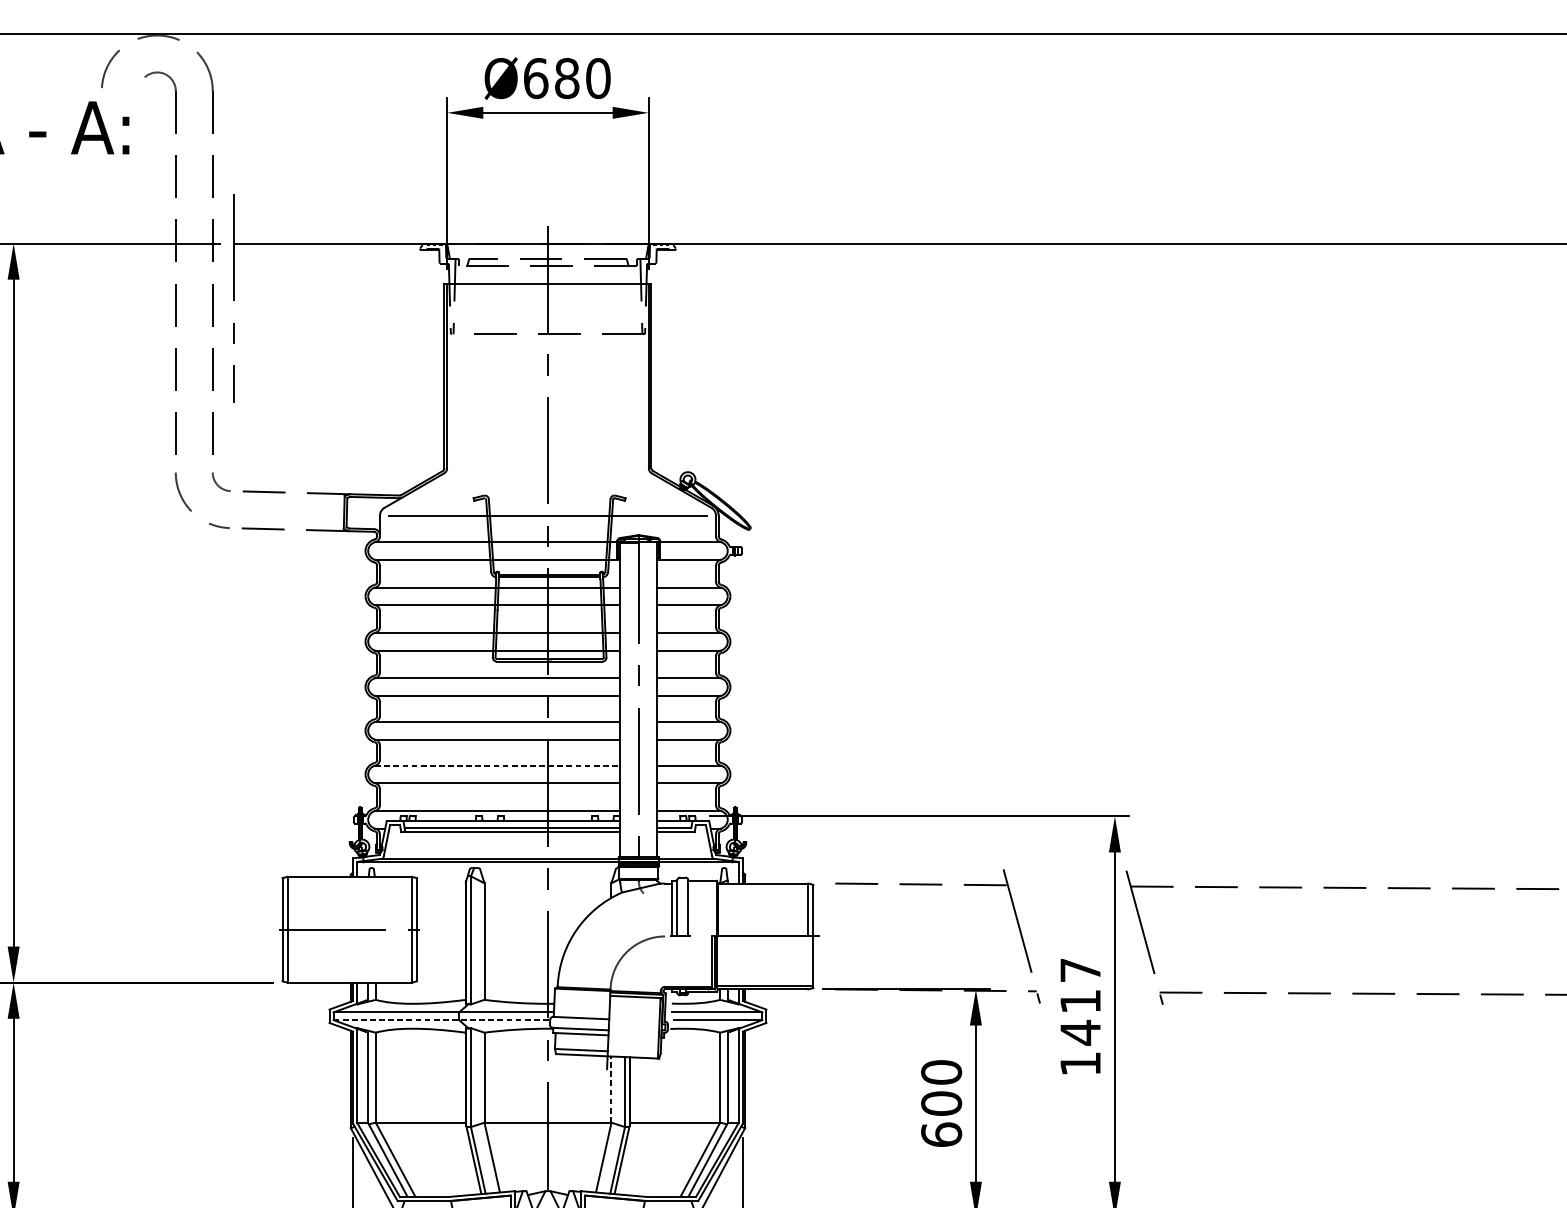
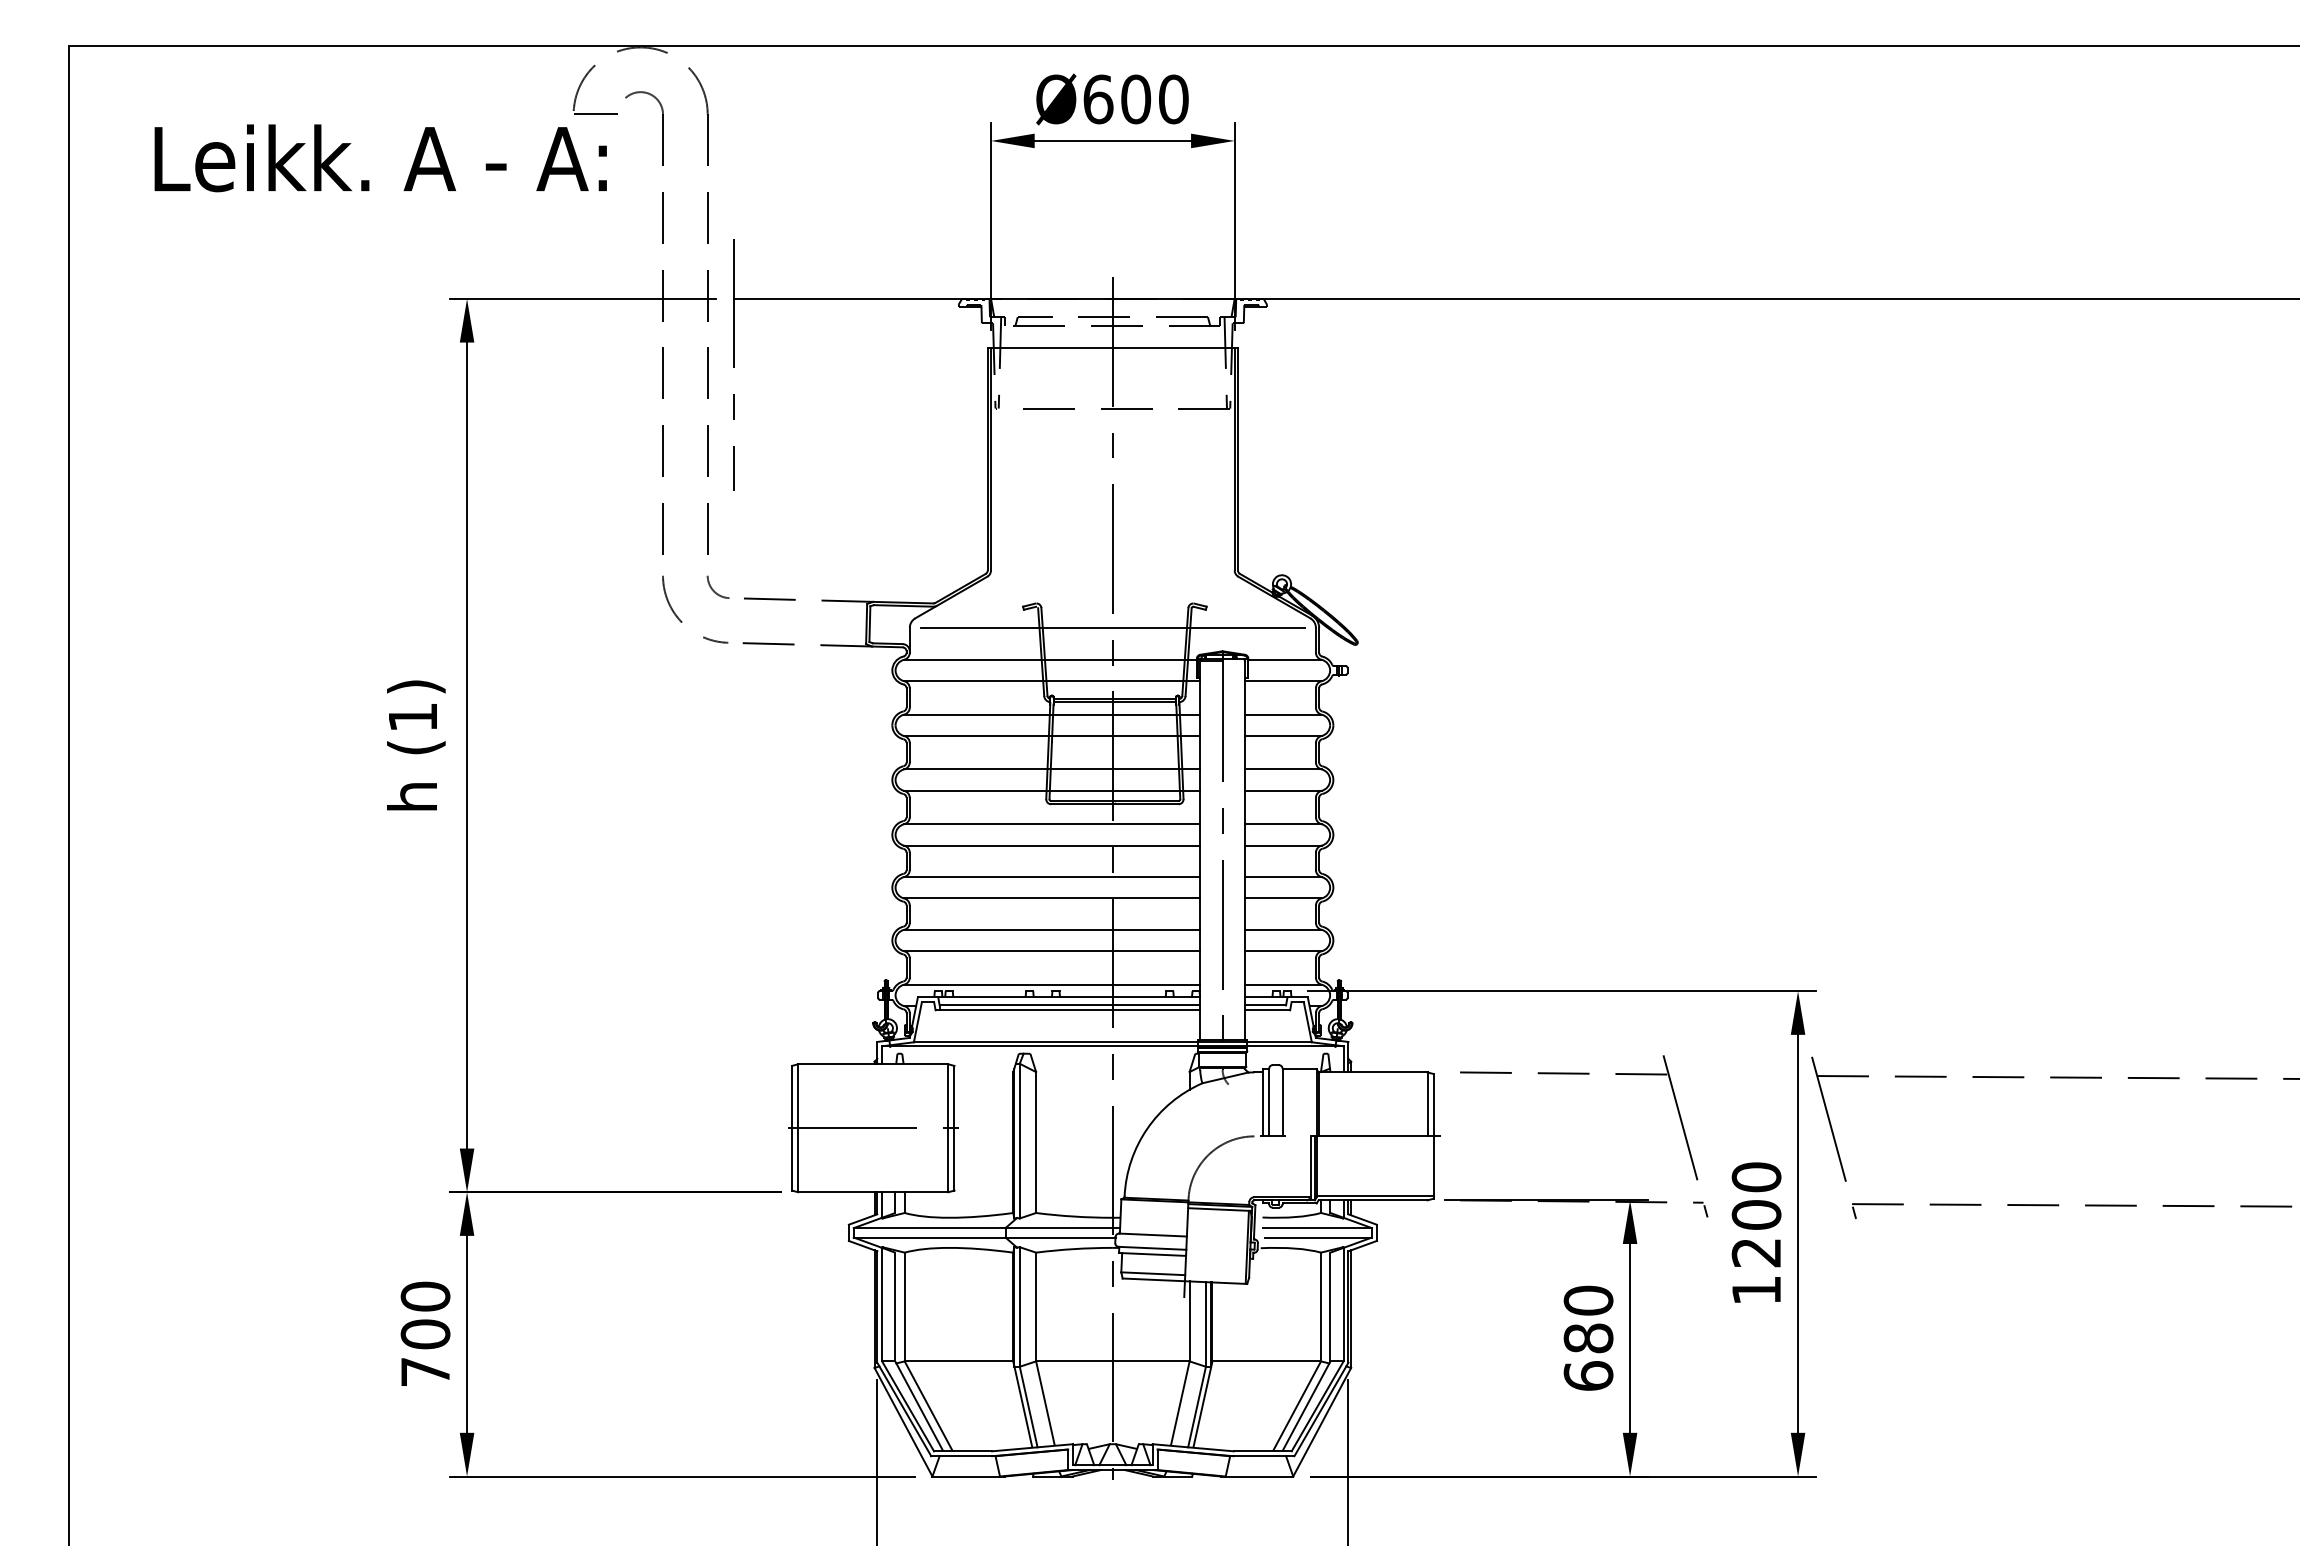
text: (567, 78) -> (1136, 99), Ø680 -> Ø600
line: (119, 90) -> (595, 114), added
line: (498, 765) -> (1052, 929), dashed -> solid
text: (1080, 1001) -> (1756, 1215), 1417 -> 1200
line: (441, 1020) -> (984, 1237), dashed -> solid
line: (611, 1089) -> (1189, 1321), dashed -> solid
text: (941, 1103) -> (1588, 1338), 600 -> 680

